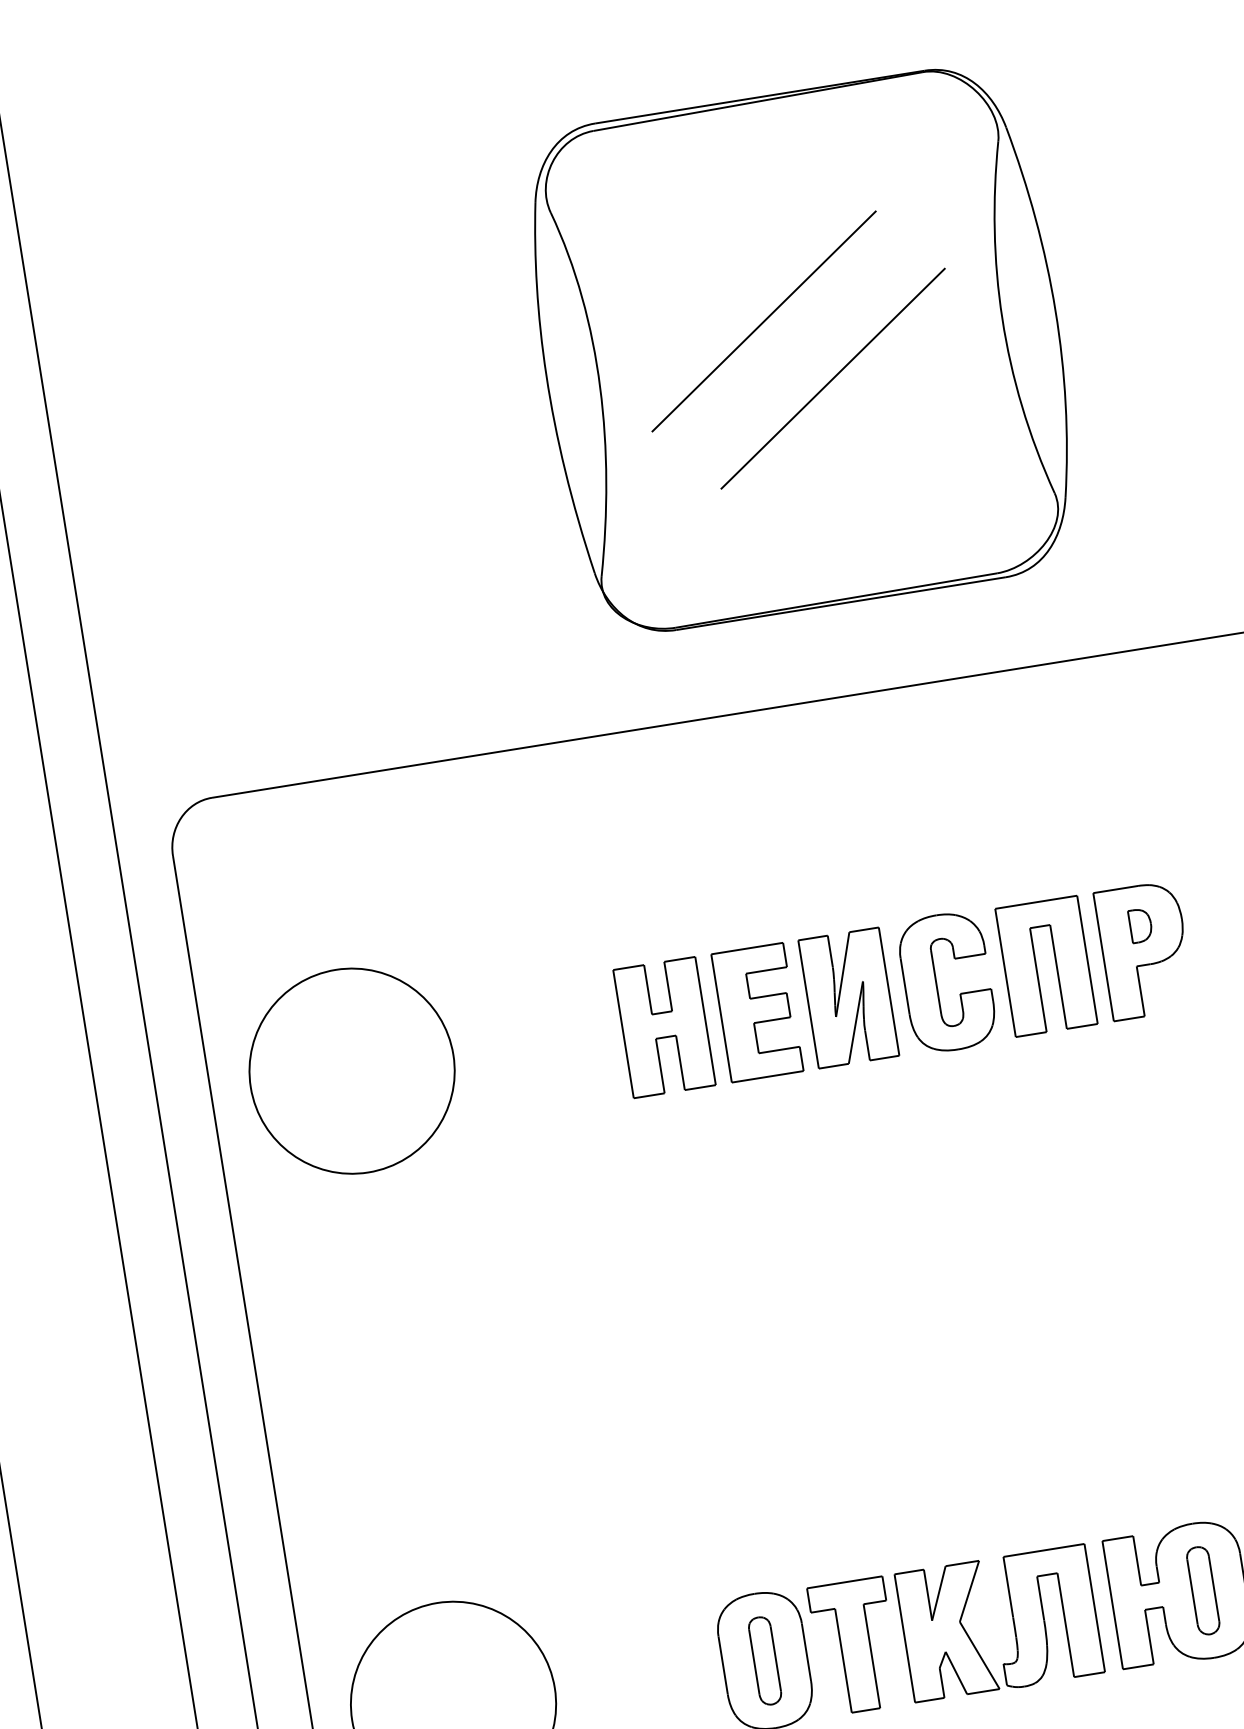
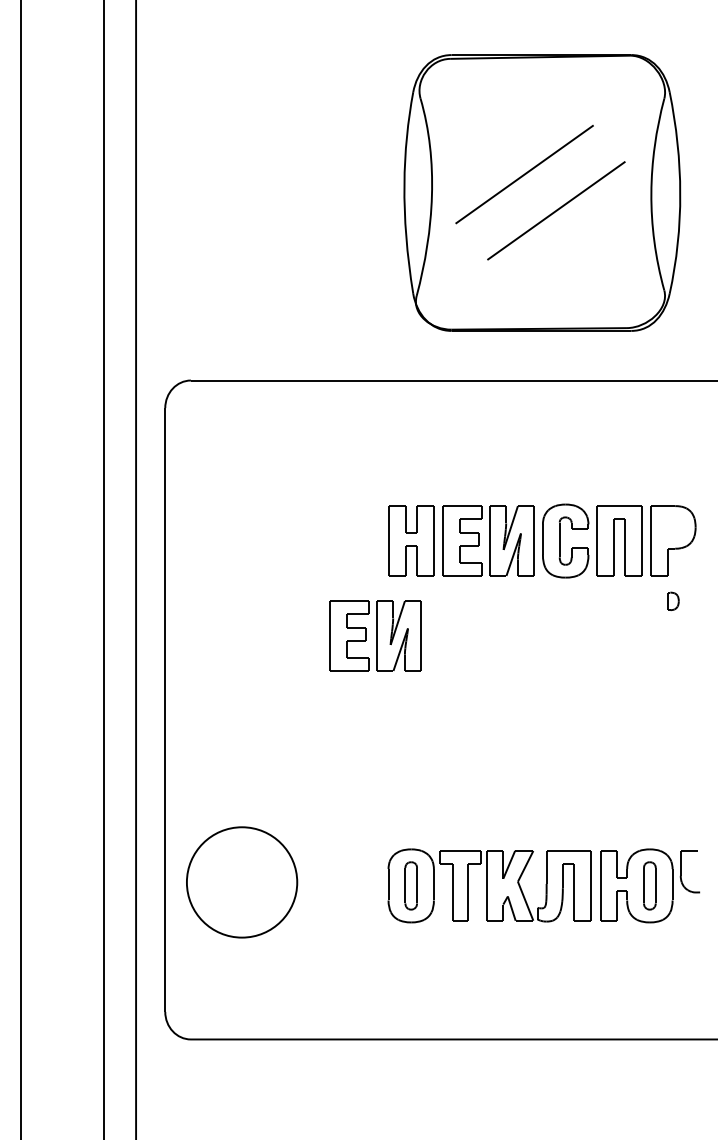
part: (1140, 923) -> (673, 600), moved
part: (352, 1070) -> (242, 537), removed
part: (625, 1211) -> (375, 635), added

